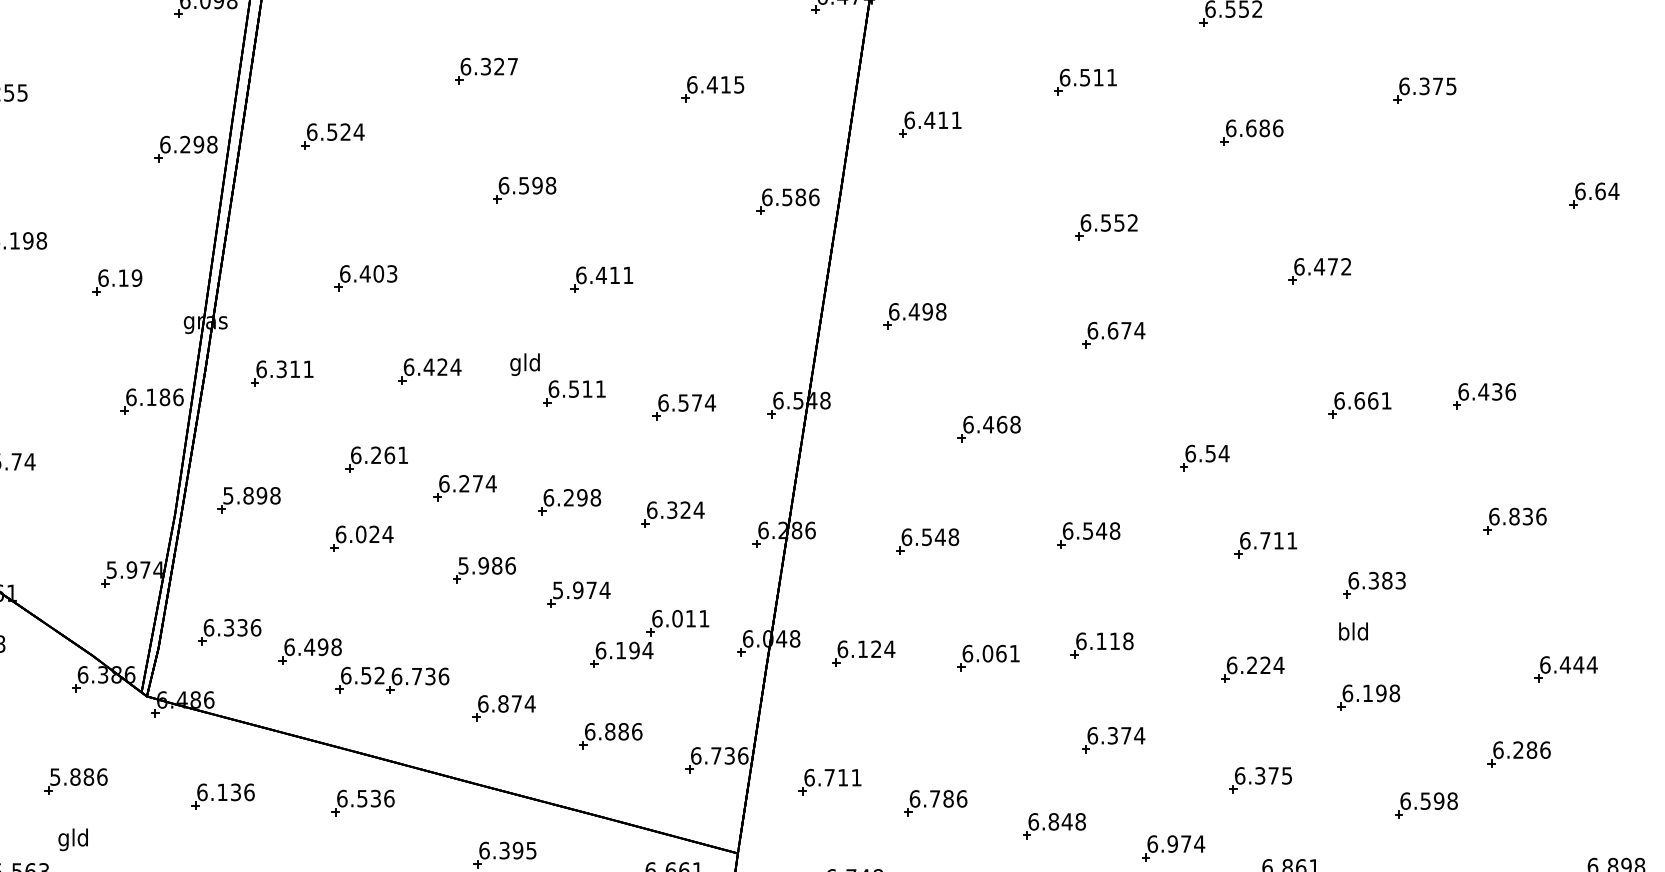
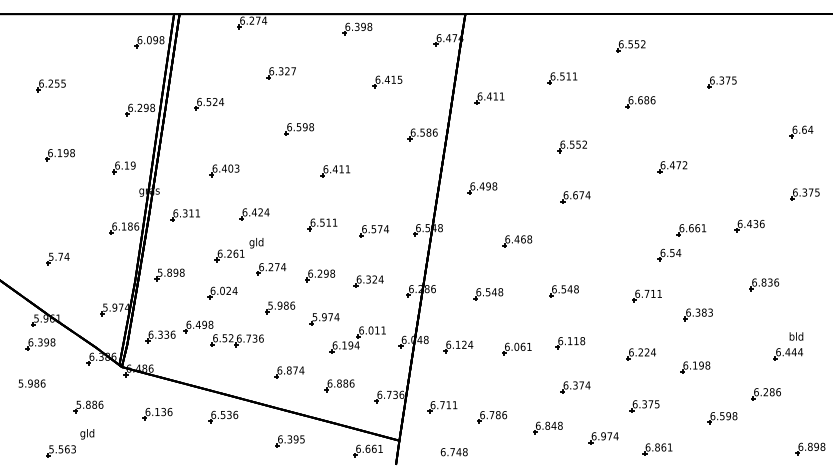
part: (116, 282) -> (123, 167), moved
part: (1600, 329) -> (804, 194), added
text: (525, 365) -> (256, 243), moved
part: (1204, 456) -> (669, 254), moved
text: (1353, 631) -> (796, 336), moved
part: (363, 665) -> (223, 333), moved

